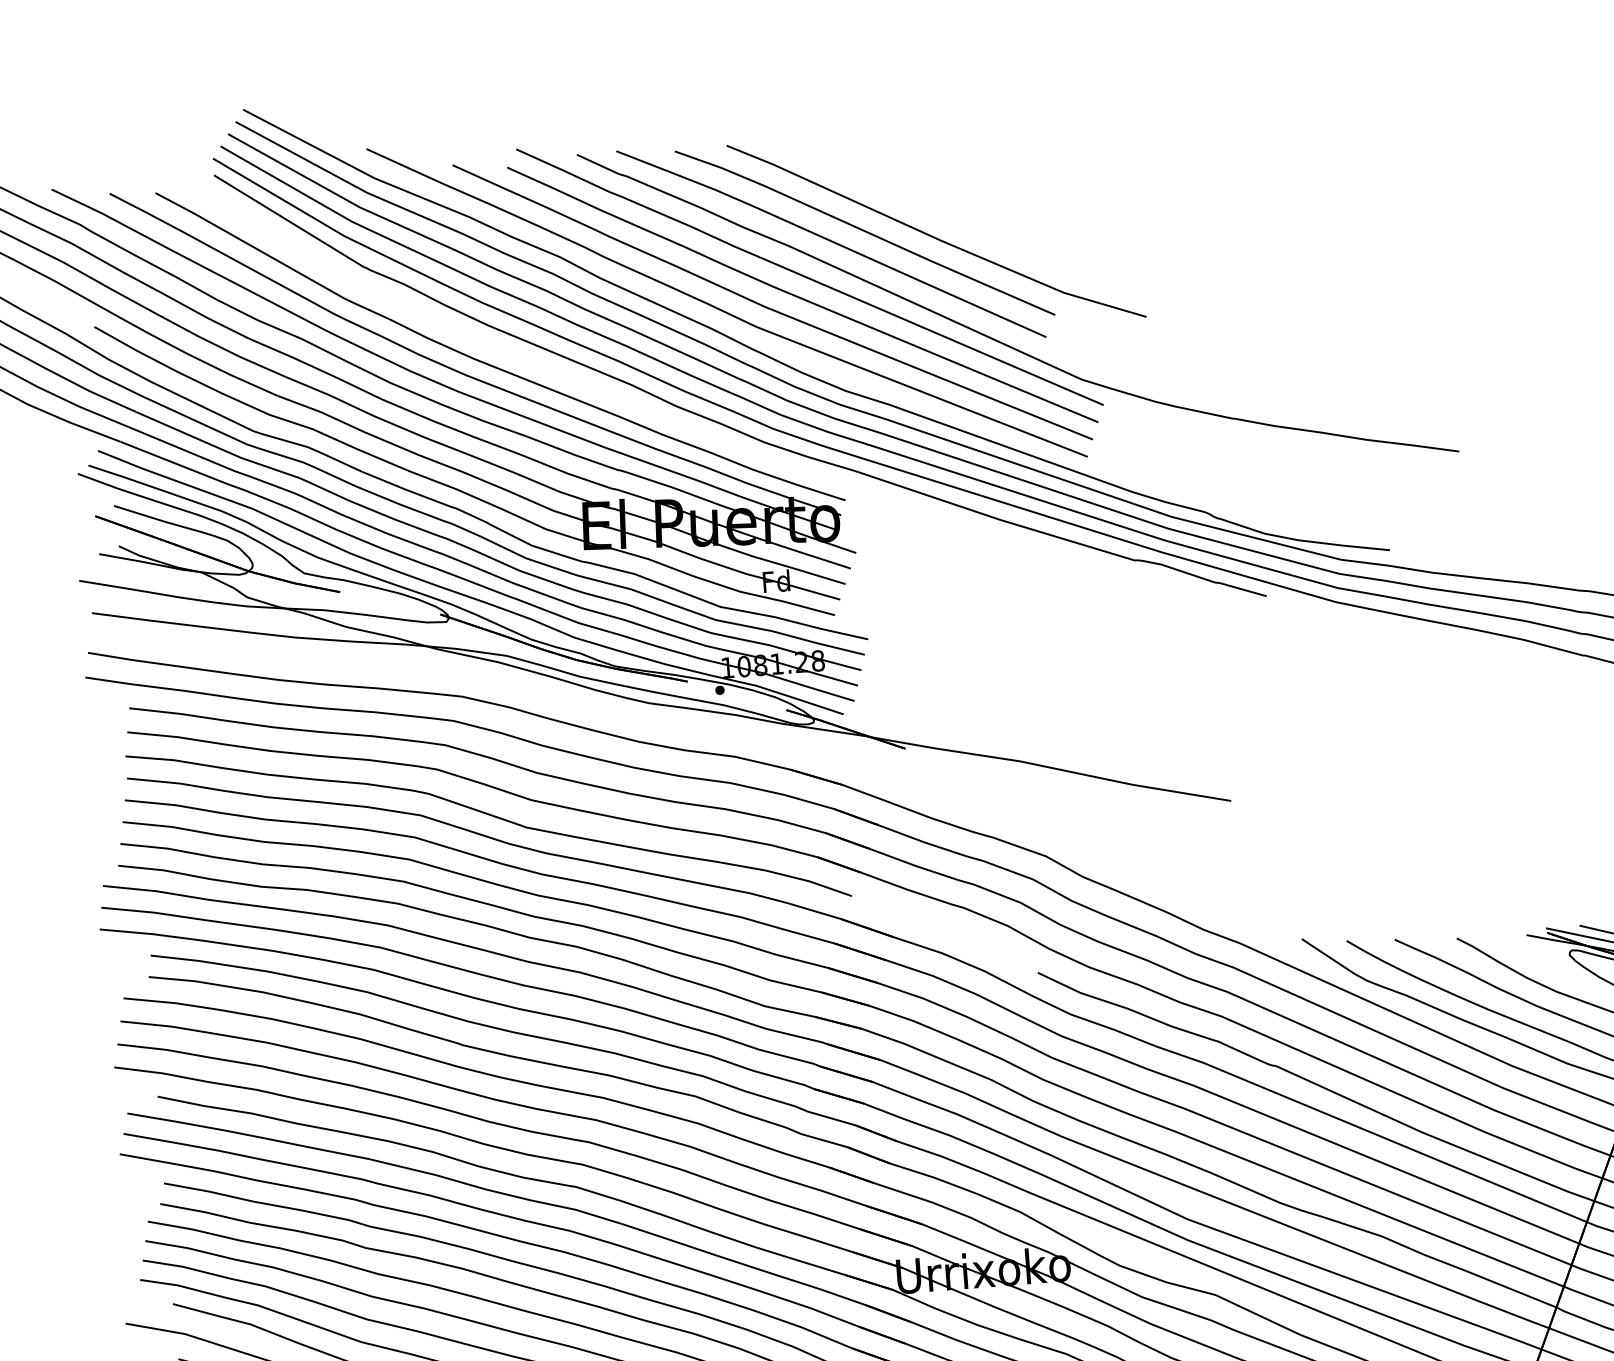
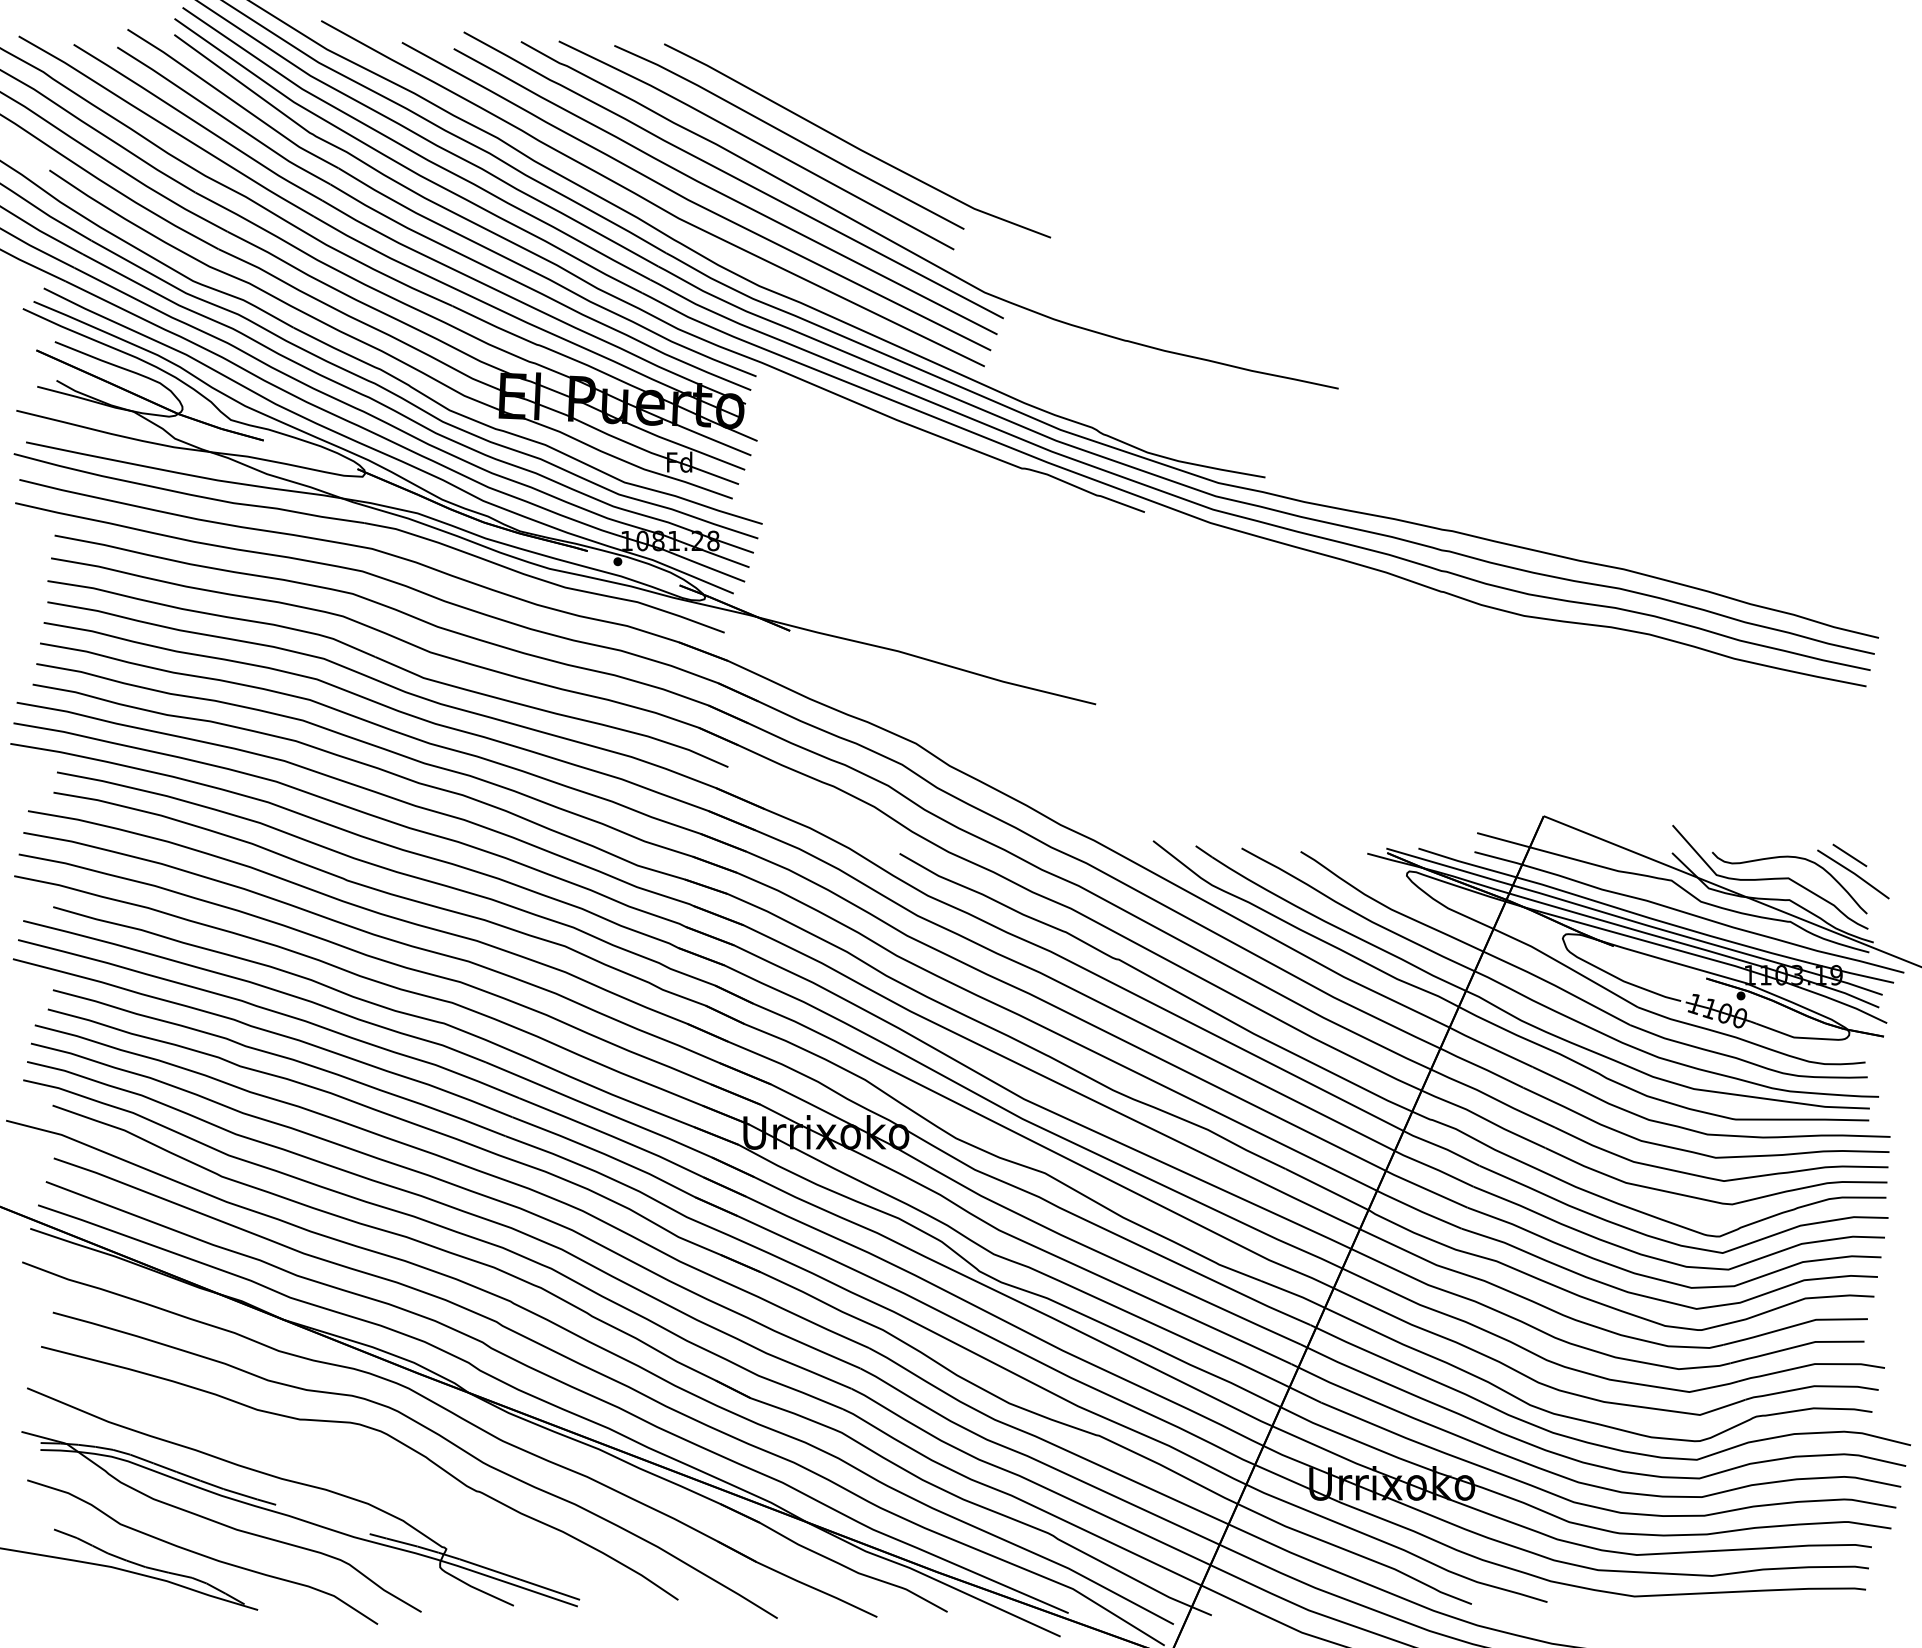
part: (499, 348) -> (433, 220), added
part: (458, 672) -> (370, 525), added

